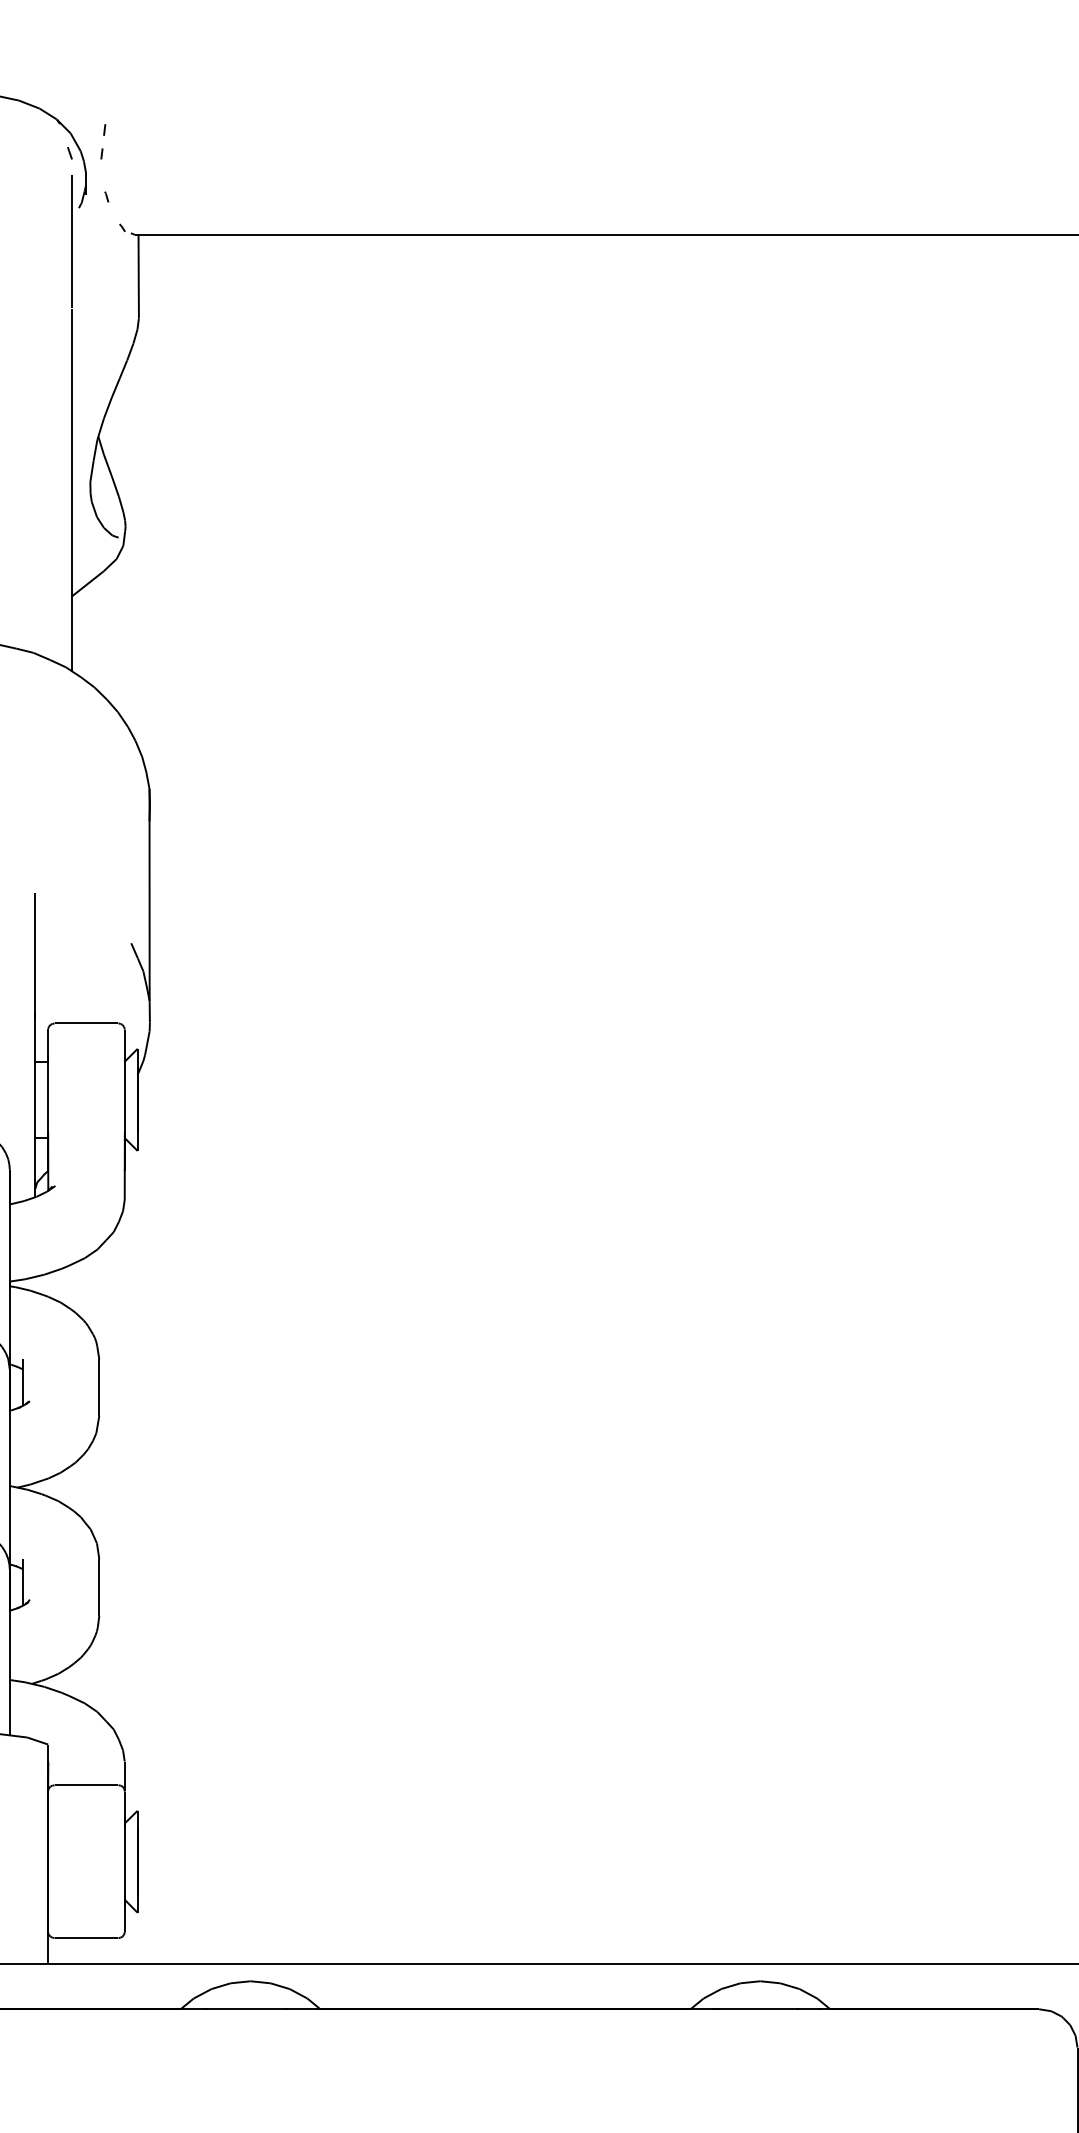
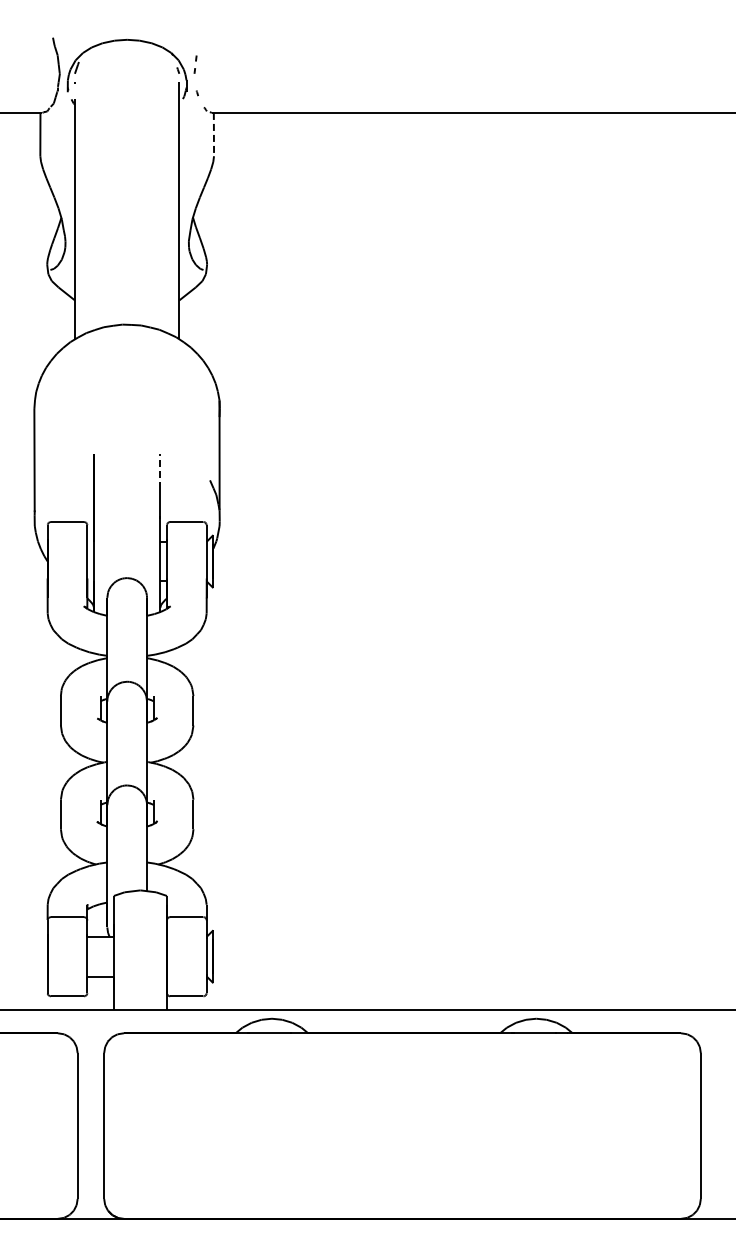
line: (137, 276) -> (213, 134), solid -> dashed
line: (35, 926) -> (160, 471), solid -> dashed

